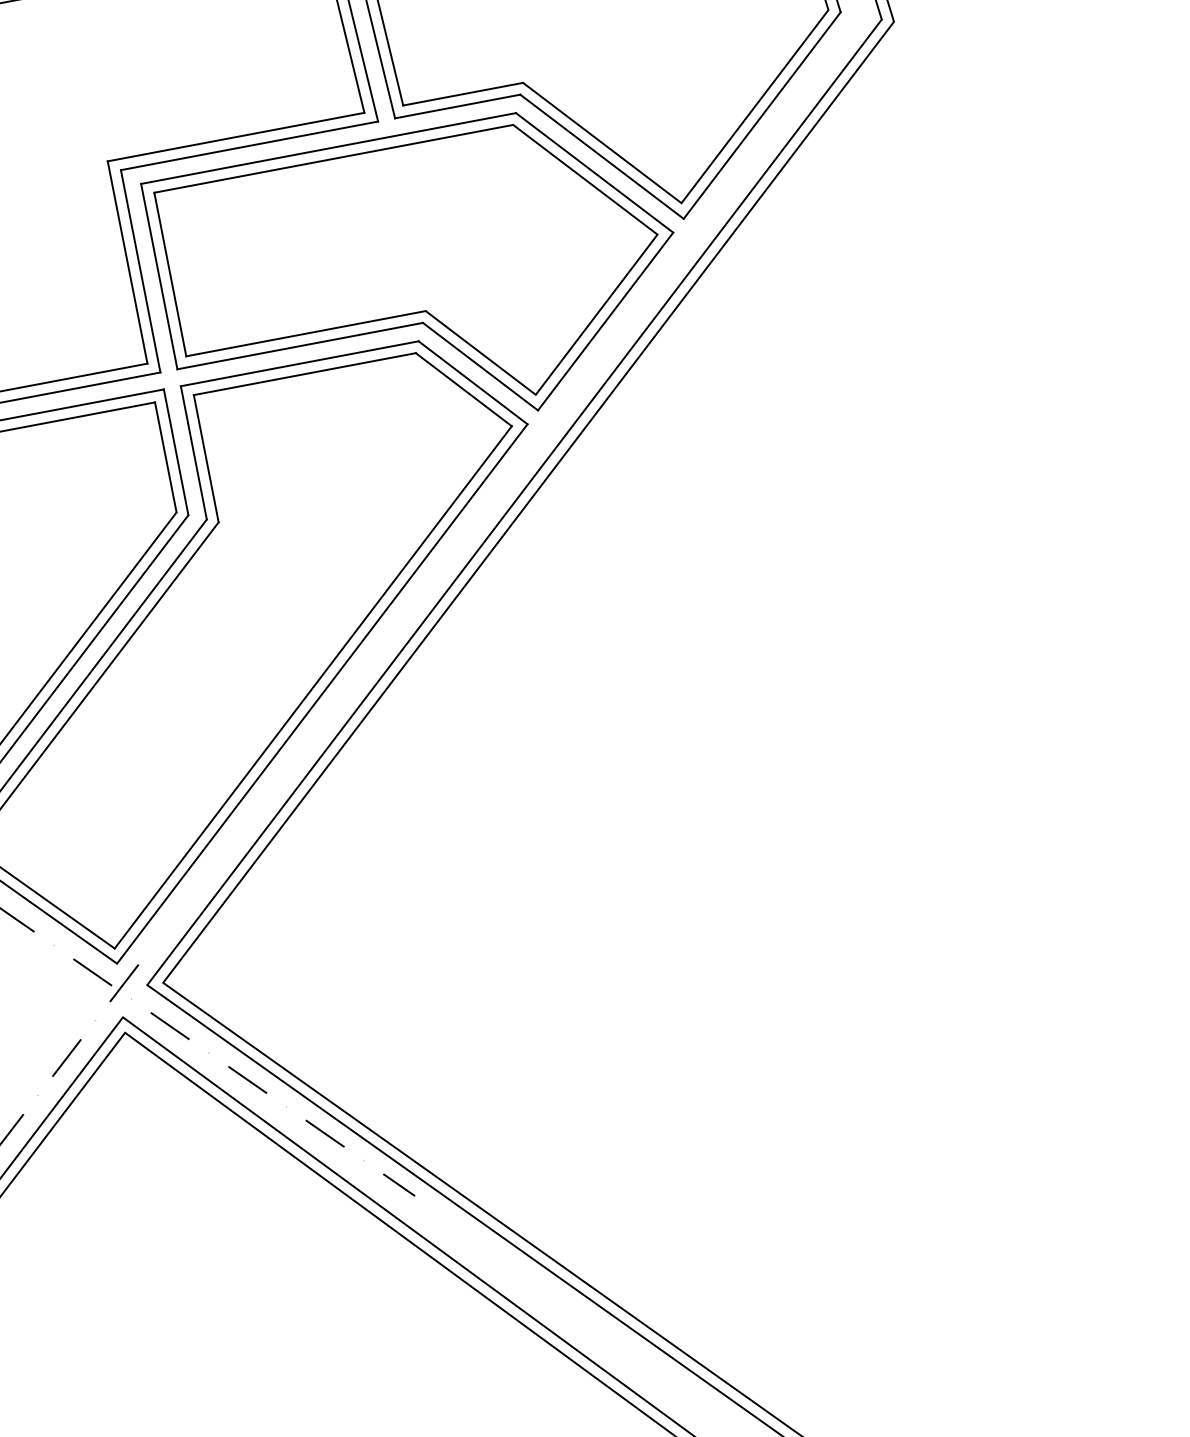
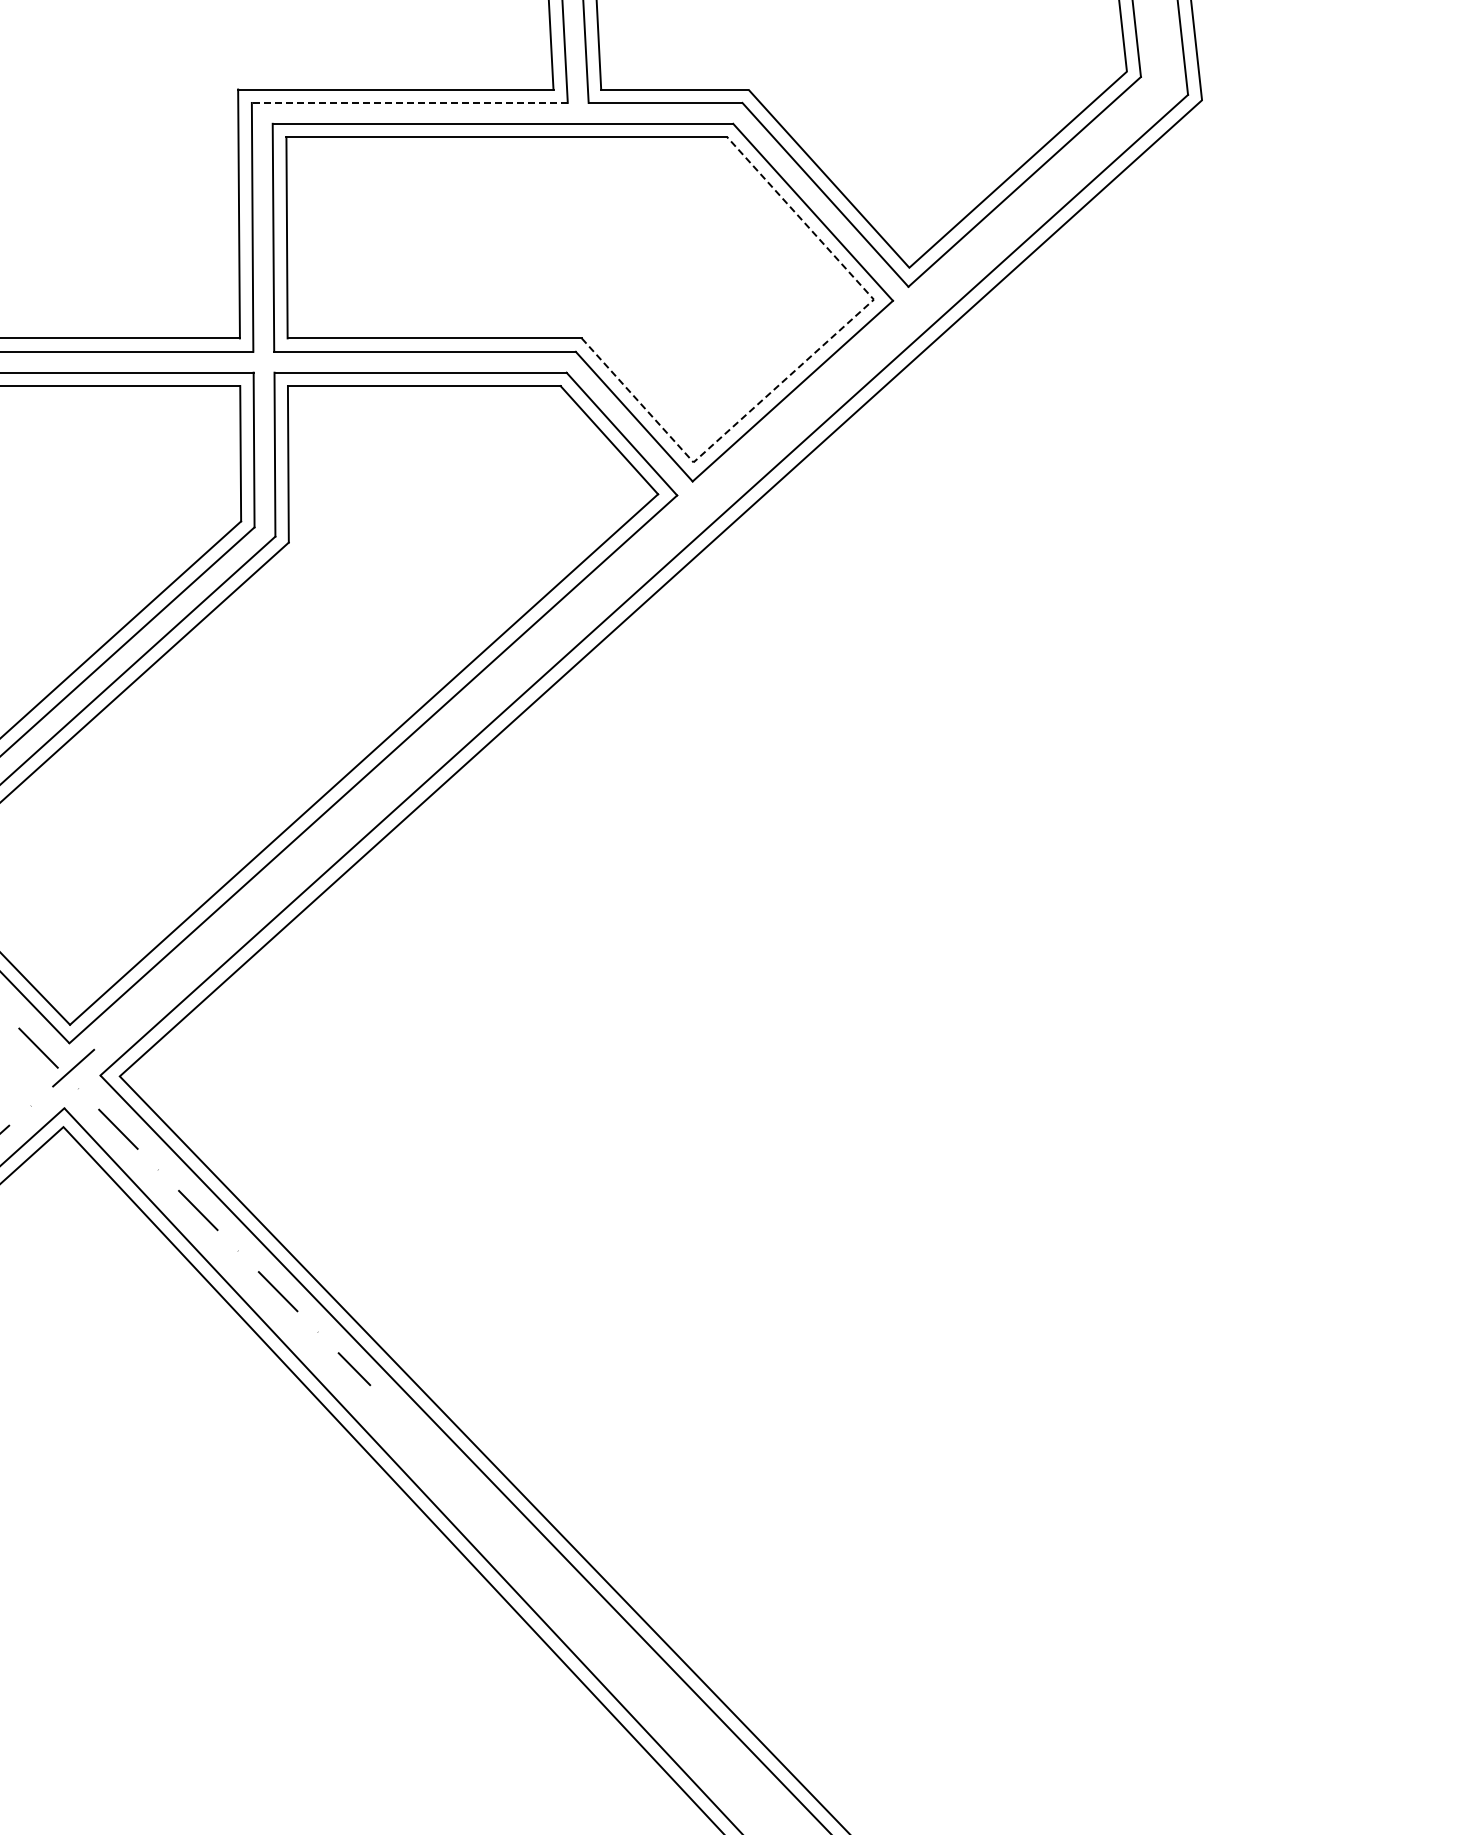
line: (249, 145) -> (409, 102), solid -> dashed
line: (610, 297) -> (803, 363), solid -> dashed

